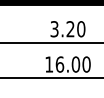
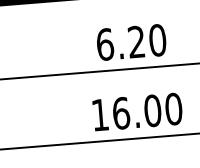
text: (54, 29) -> (105, 45), 3.20 -> 6.20

